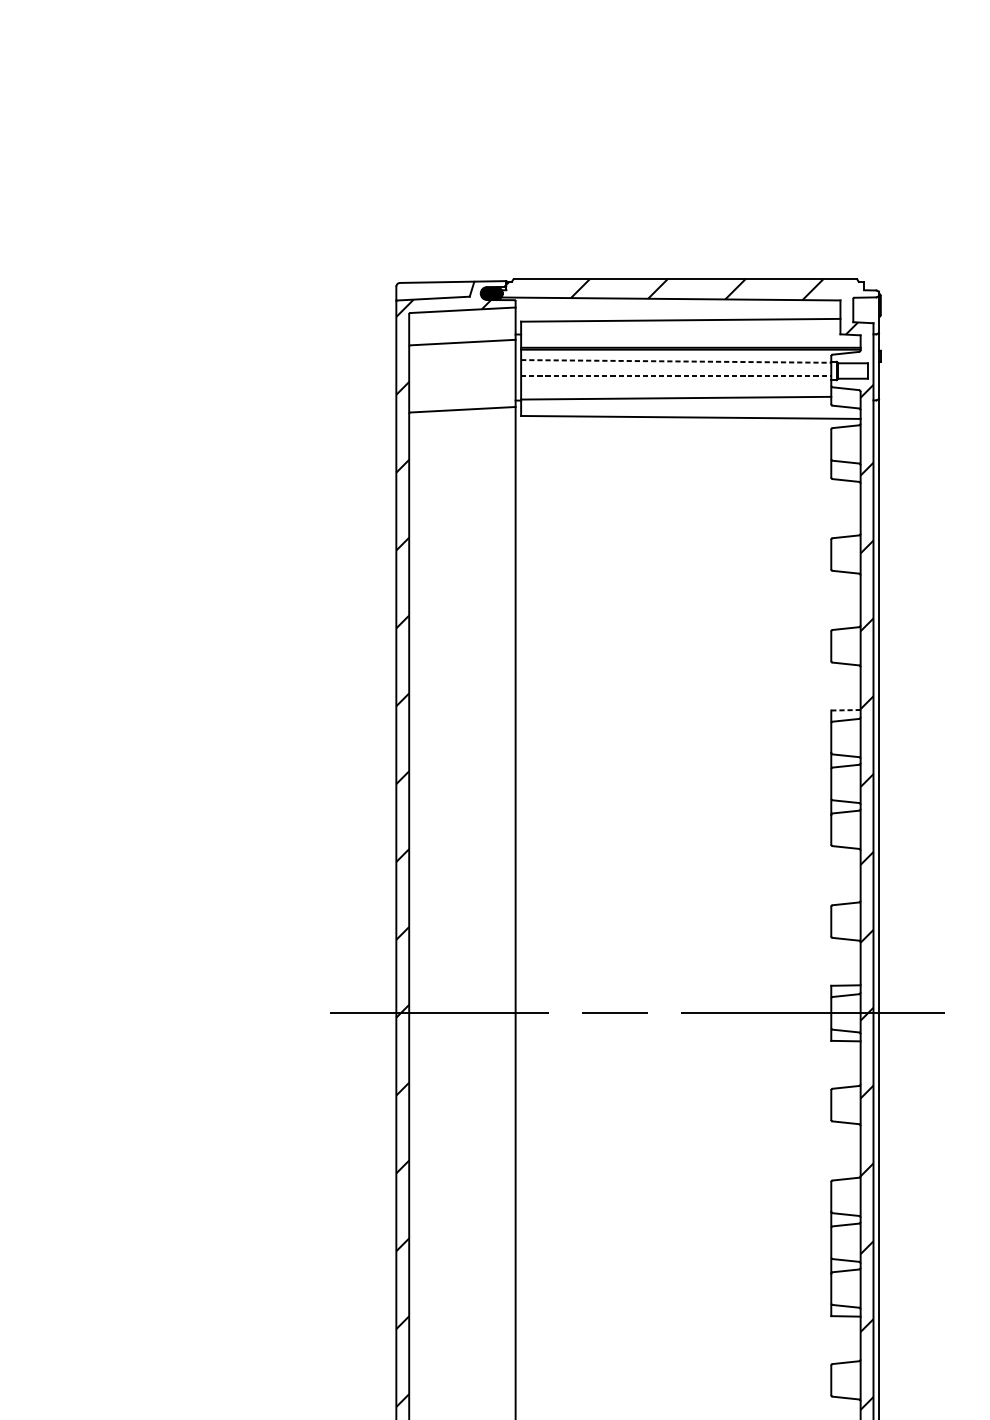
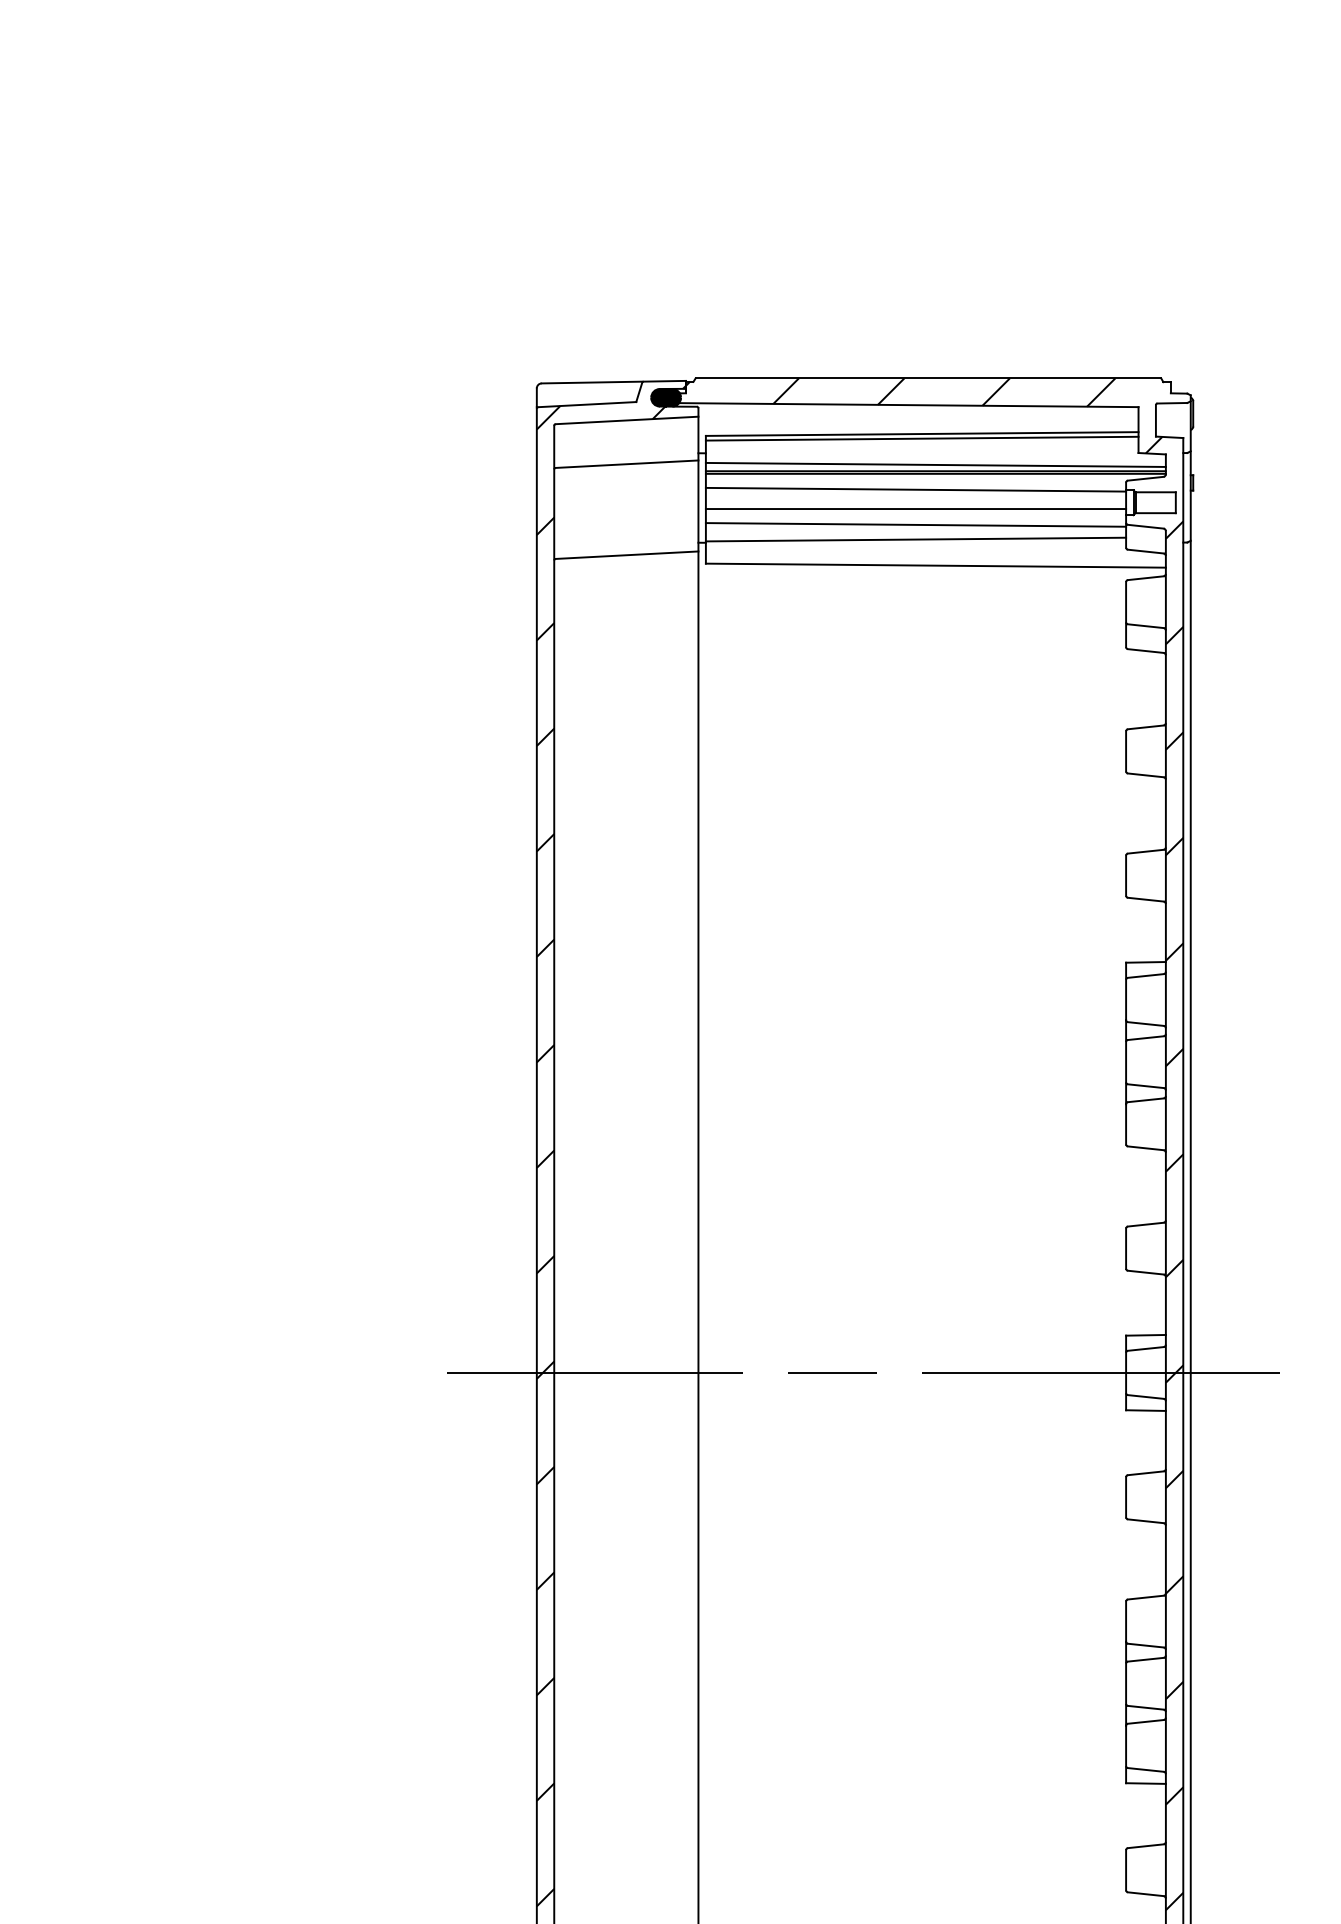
line: (680, 323) -> (921, 438), added
line: (690, 342) -> (935, 464), added
line: (676, 361) -> (916, 489), dashed -> solid
line: (676, 376) -> (916, 509), dashed -> solid
line: (675, 387) -> (915, 524), added
line: (845, 710) -> (1145, 962), dashed -> solid

